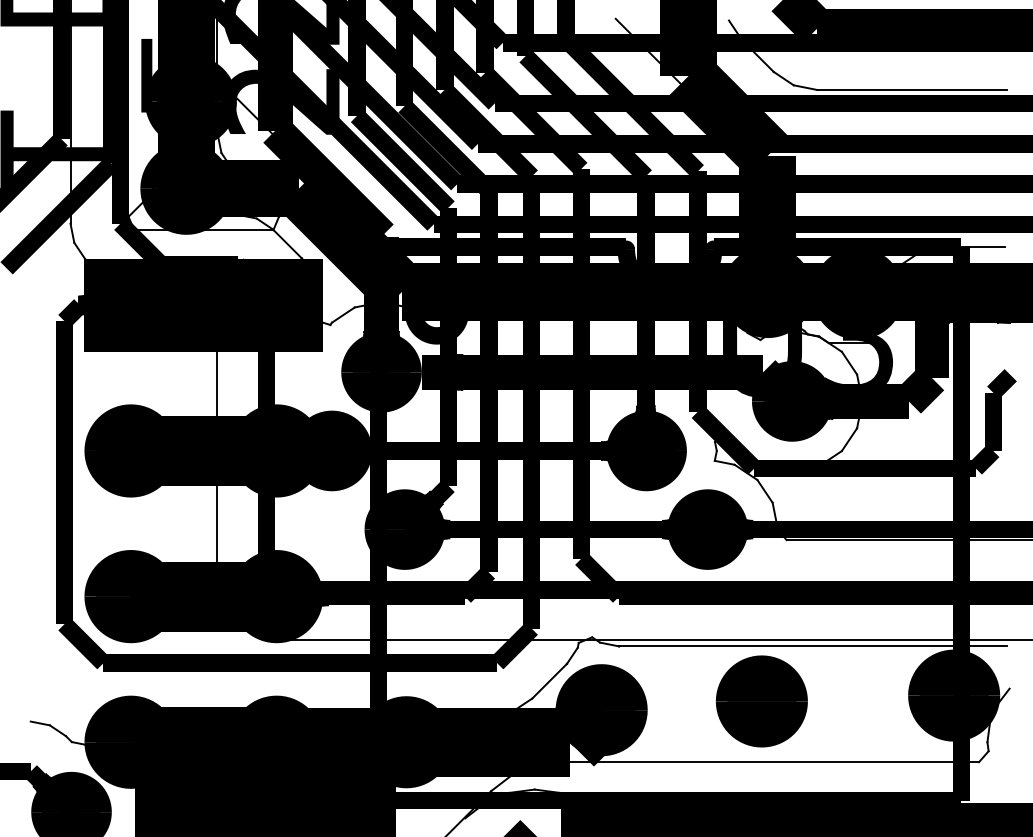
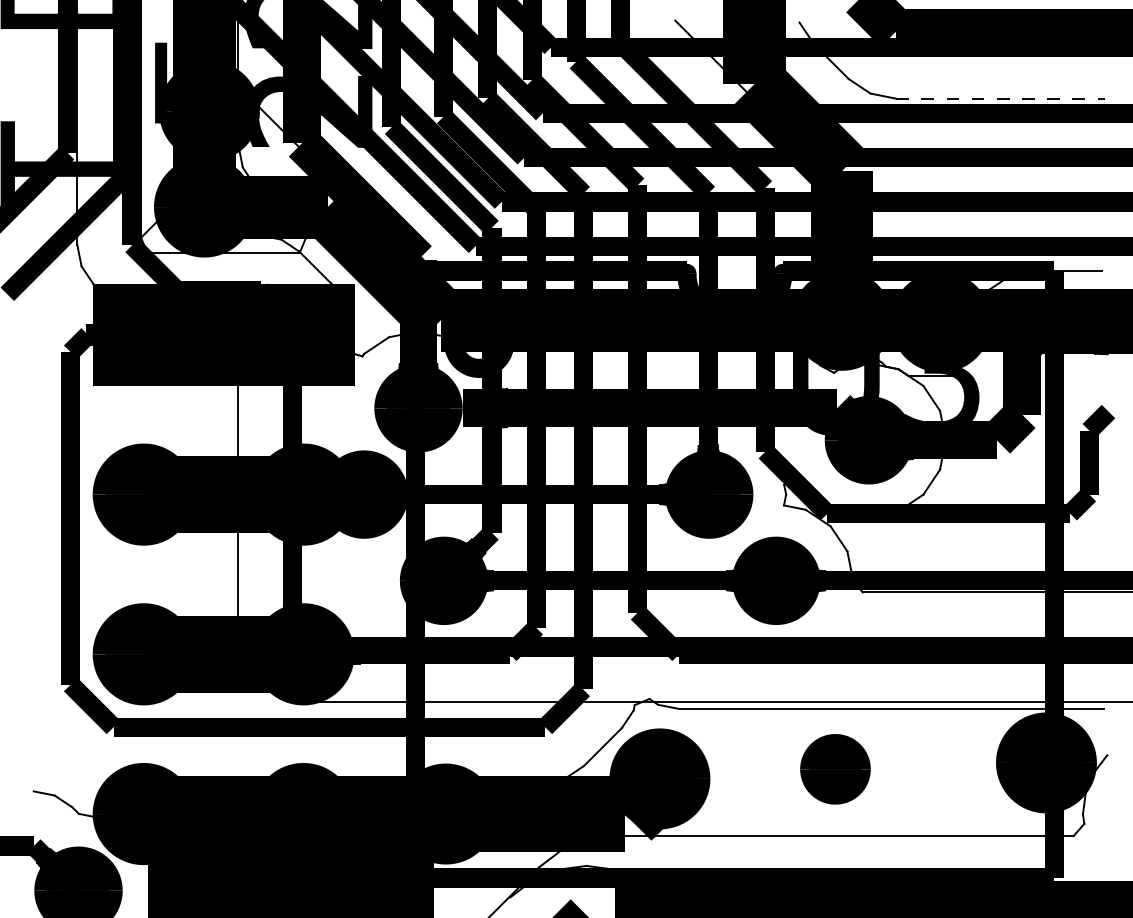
line: (912, 89) -> (1000, 98), solid -> dashed
part: (761, 701) -> (835, 769), size x0.7

